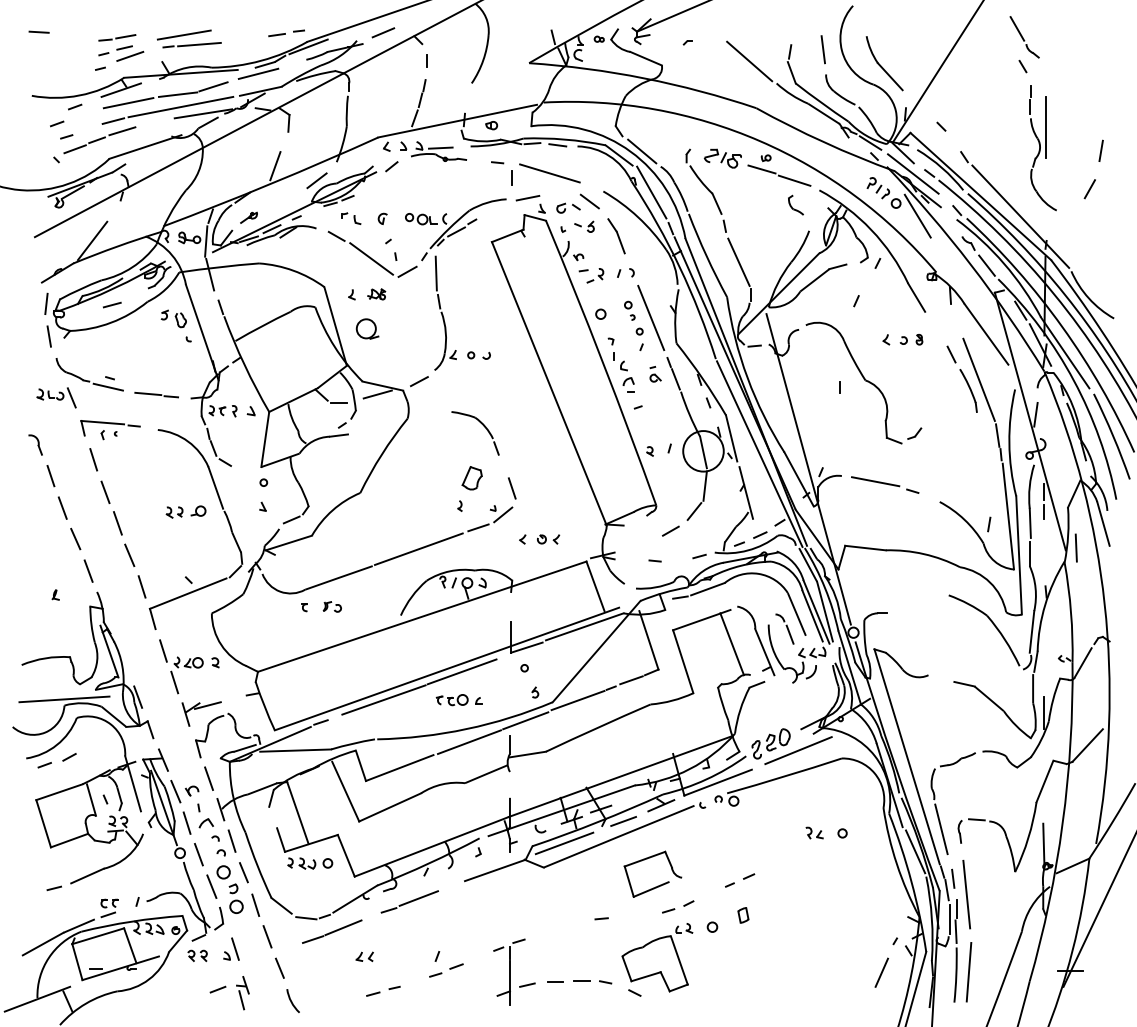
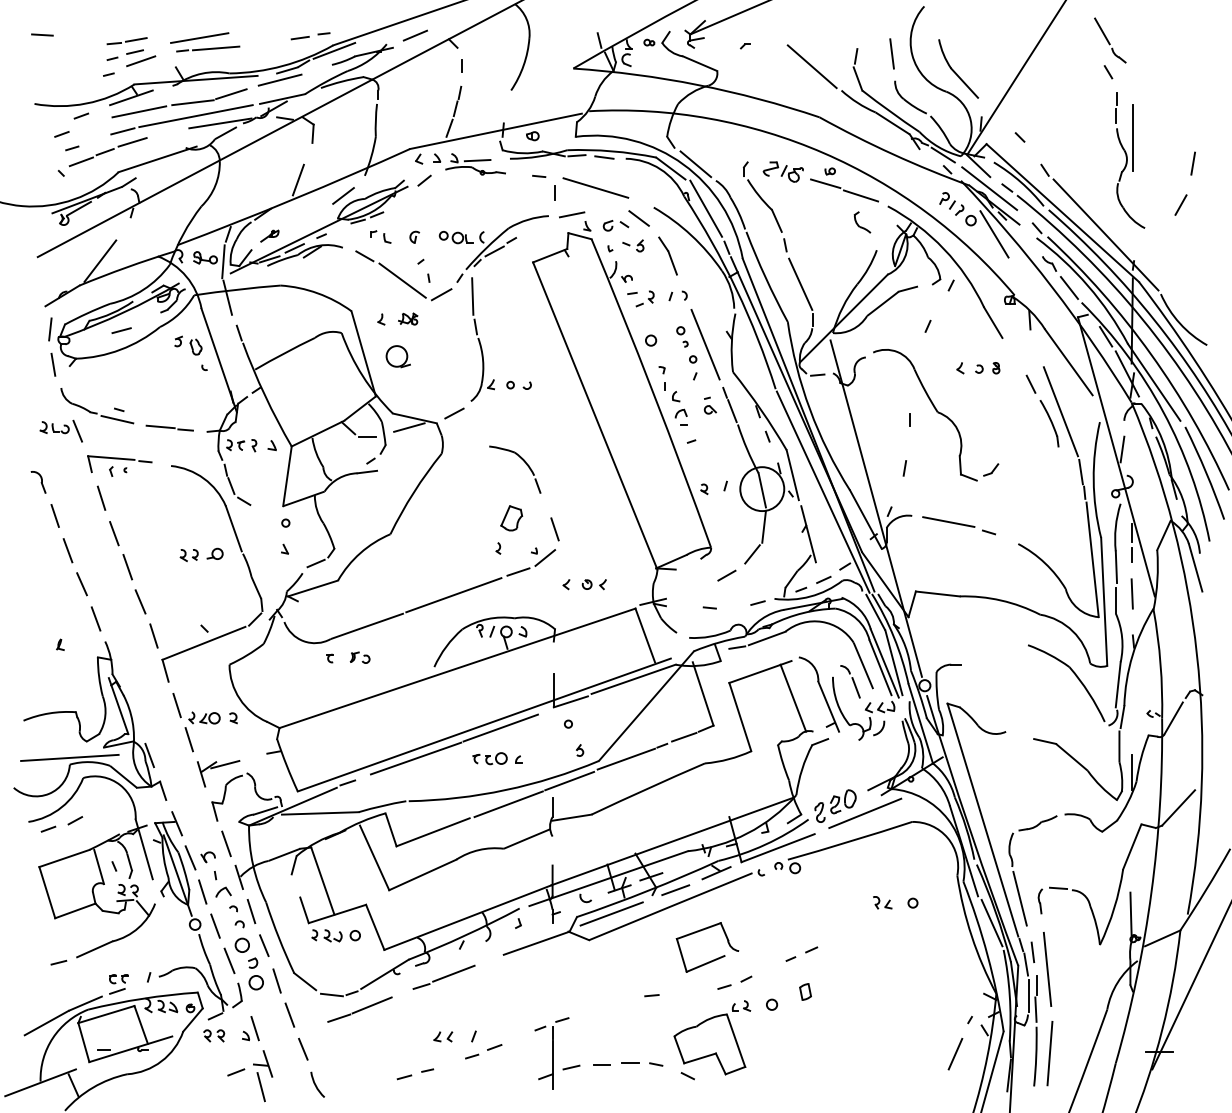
line: (988, 524) -> (904, 468), moved
line: (1075, 547) -> (1131, 593), moved
part: (365, 956) -> (443, 1036), moved
part: (243, 993) -> (263, 1076), size x1.43

